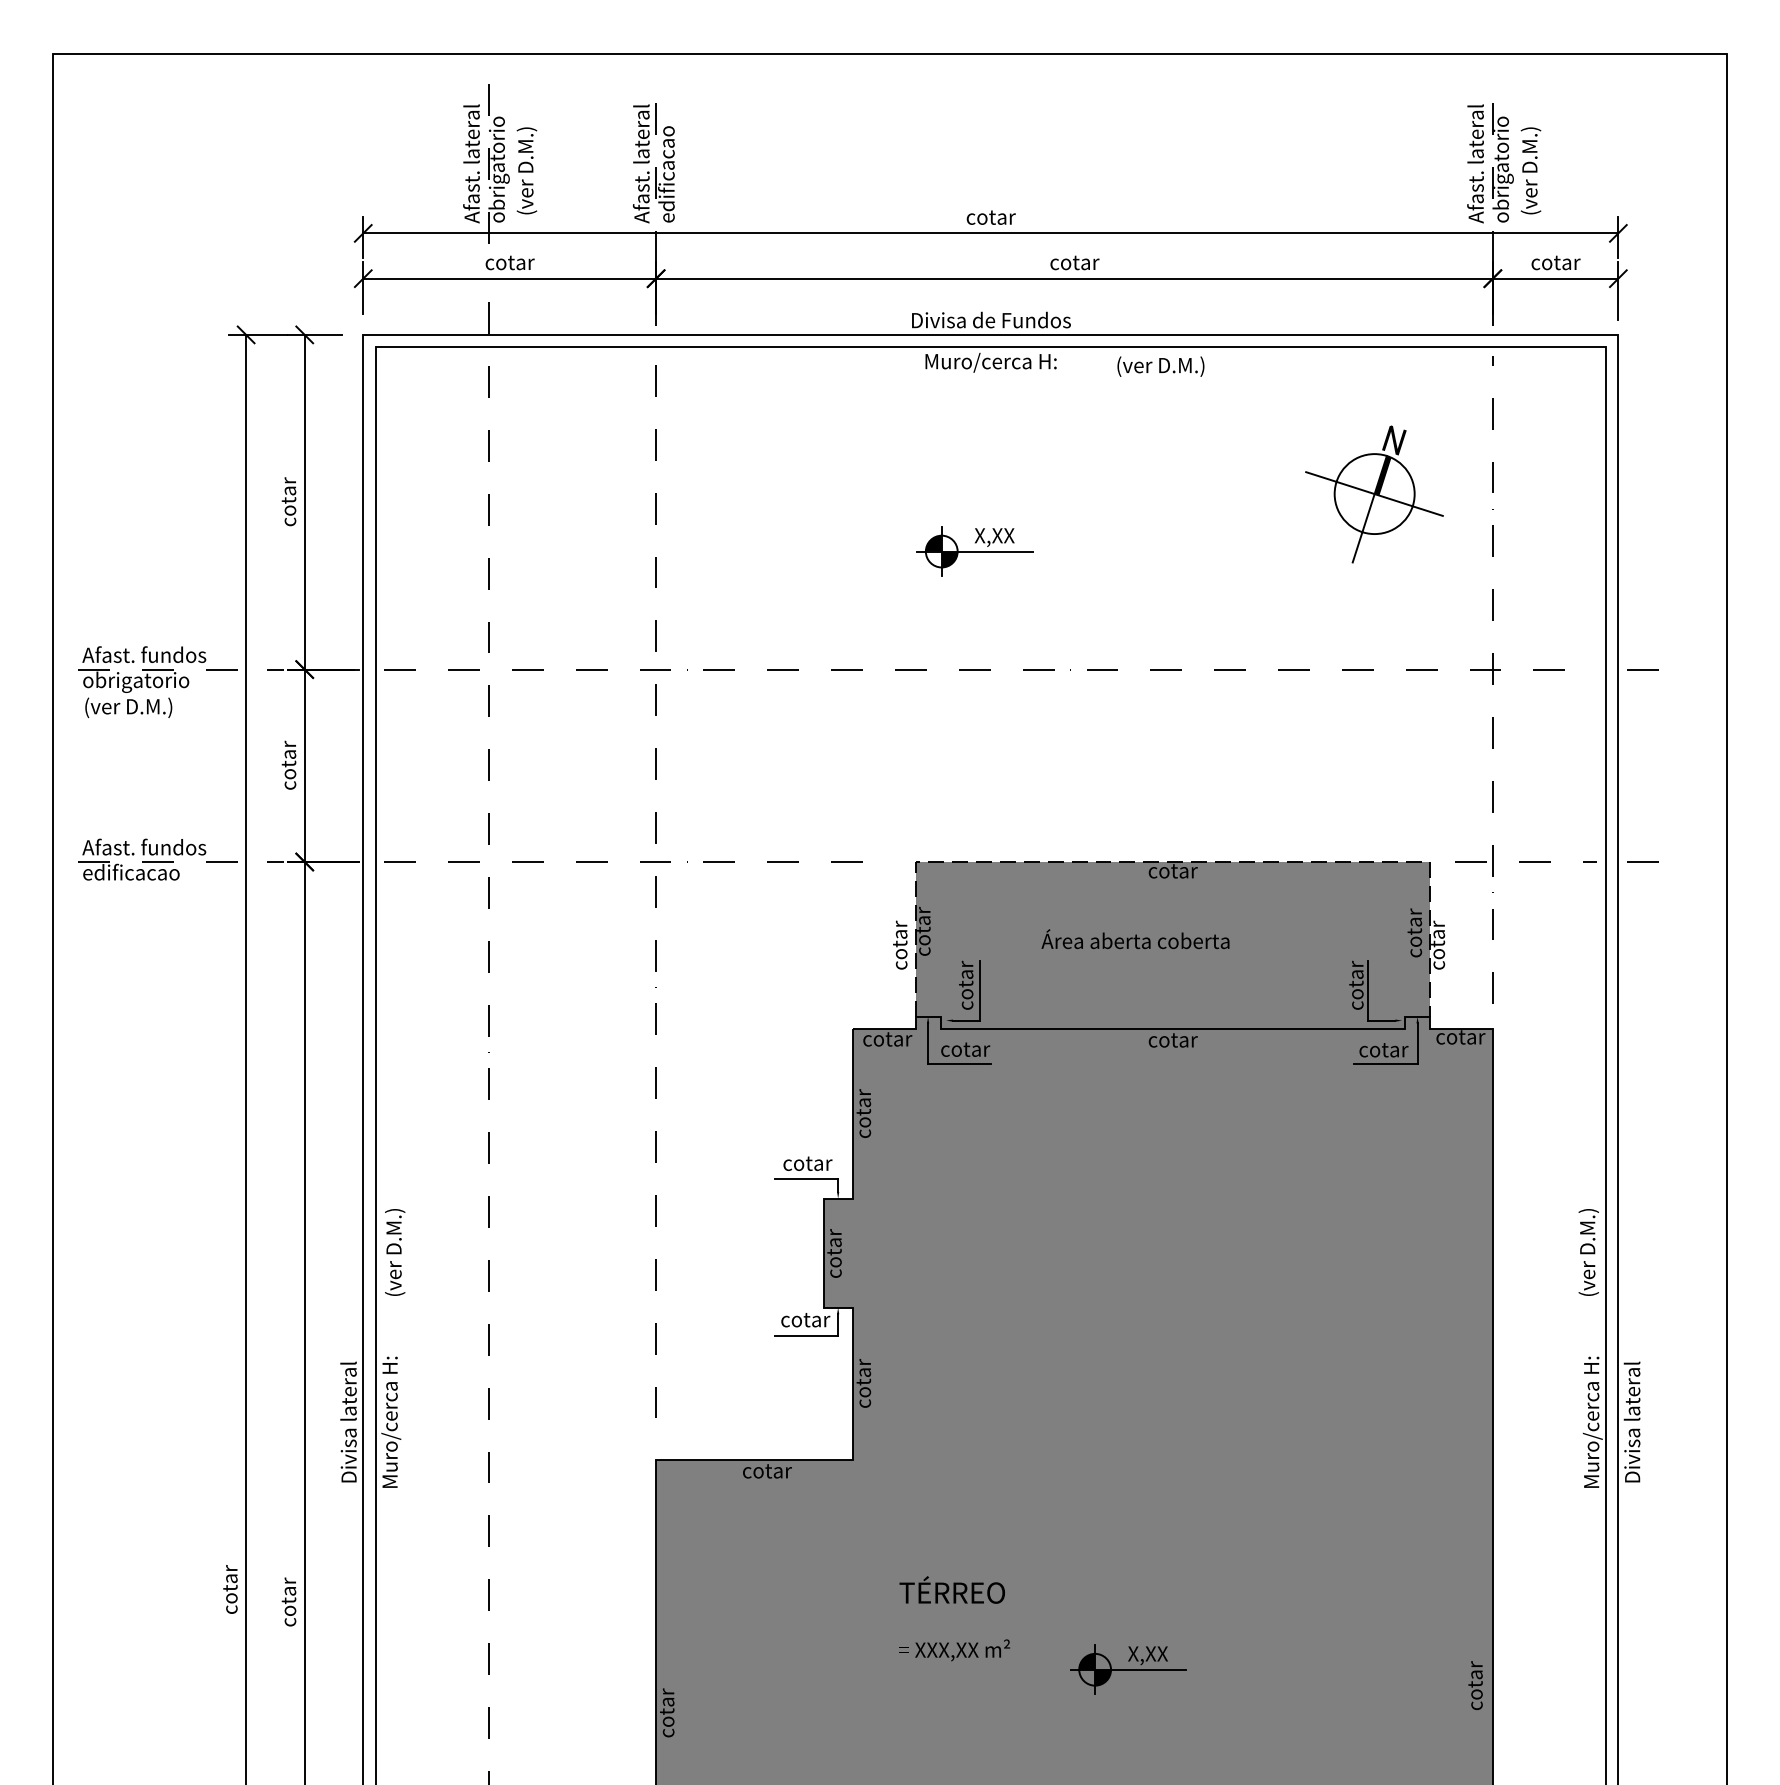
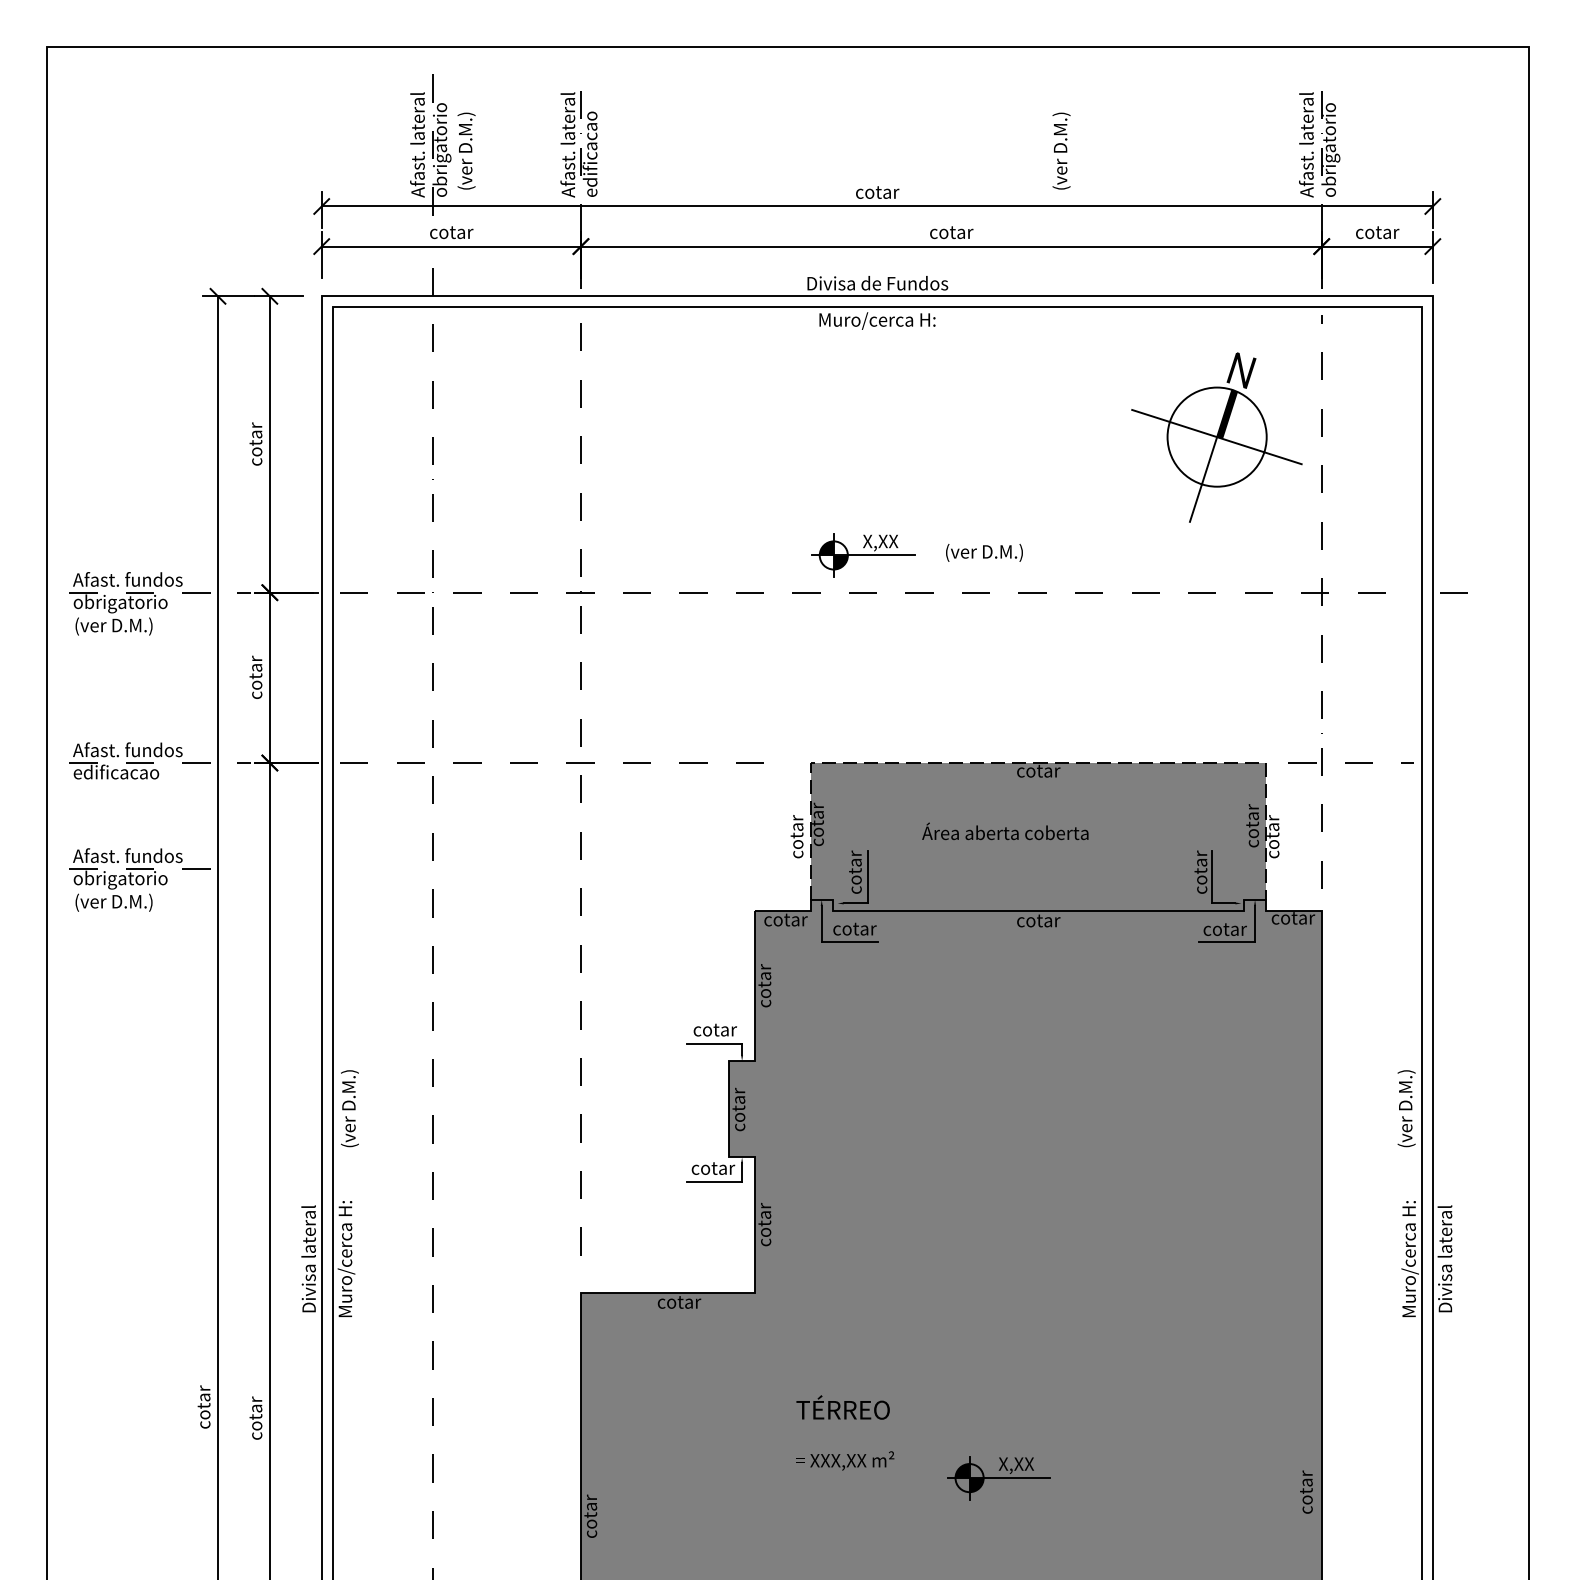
text: (1530, 170) -> (1061, 150), moved
text: (1160, 366) -> (984, 552), moved
part: (1374, 494) -> (1216, 437), size x1.4
part: (974, 551) -> (862, 555), moved
line: (1642, 861) -> (1454, 762), removed
part: (157, 994) -> (139, 880), added

